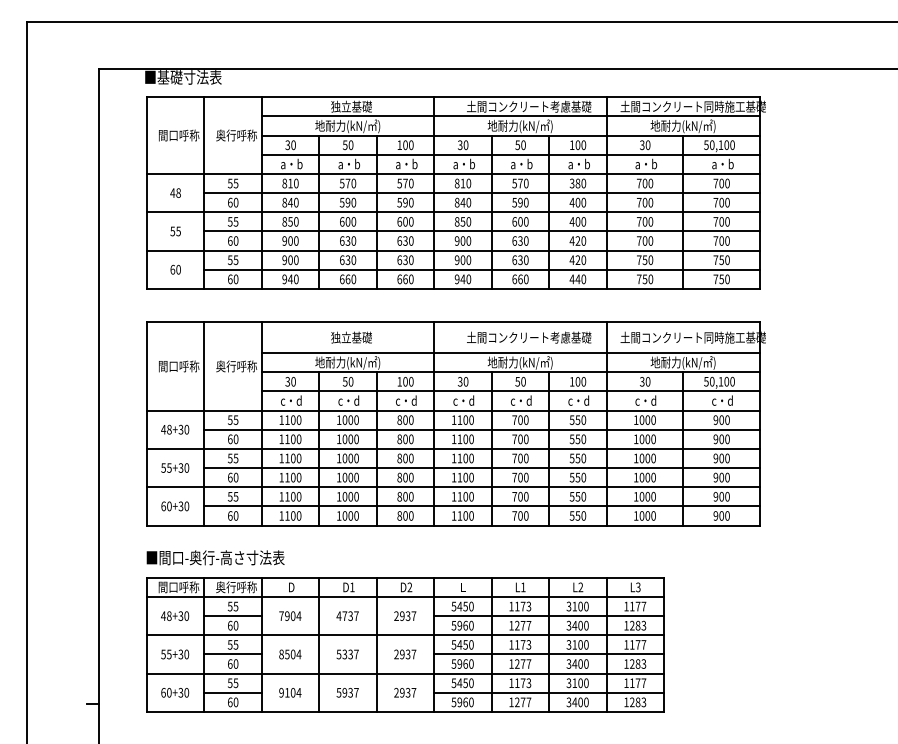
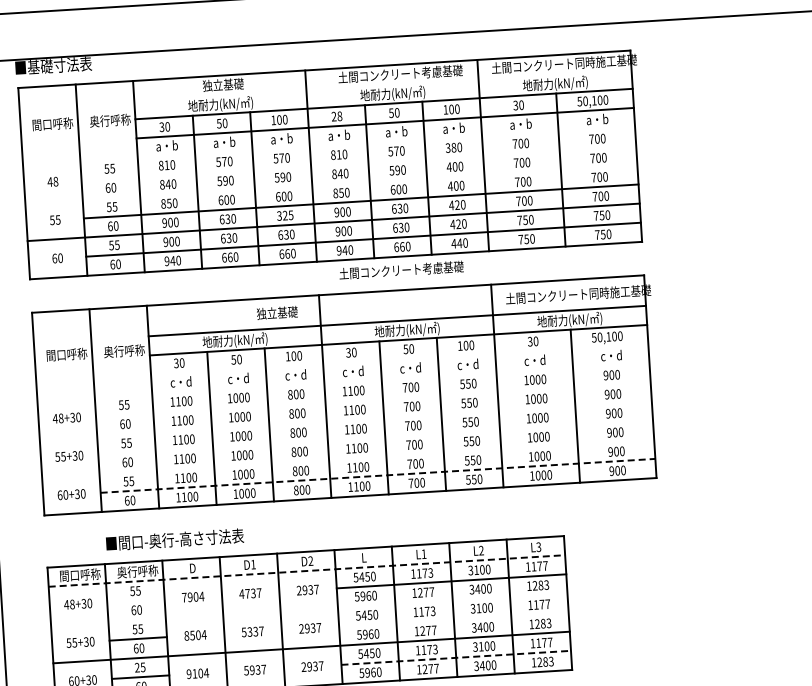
line: (510, 116) -> (382, 84), removed
text: (462, 145) -> (336, 116), 30 -> 28
line: (453, 173) -> (329, 145), removed
line: (482, 193) -> (359, 163), removed
line: (453, 212) -> (331, 184), removed
text: (405, 240) -> (285, 215), 630 -> 325
text: (351, 337) -> (277, 312), moved
text: (529, 337) -> (401, 270), moved
line: (510, 391) -> (399, 359), removed
line: (453, 410) -> (343, 381), removed
line: (482, 429) -> (373, 399), removed
line: (453, 448) -> (345, 419), removed
line: (482, 468) -> (376, 438), removed
line: (453, 487) -> (348, 458), removed
line: (482, 506) -> (378, 475), solid -> dashed
text: (215, 557) -> (174, 539), moved
line: (405, 597) -> (307, 571), solid -> dashed
line: (232, 616) -> (135, 601), removed
line: (405, 635) -> (309, 609), removed
line: (549, 654) -> (454, 619), removed
text: (229, 683) -> (136, 668), 55 -> 25
line: (549, 692) -> (456, 657), solid -> dashed

